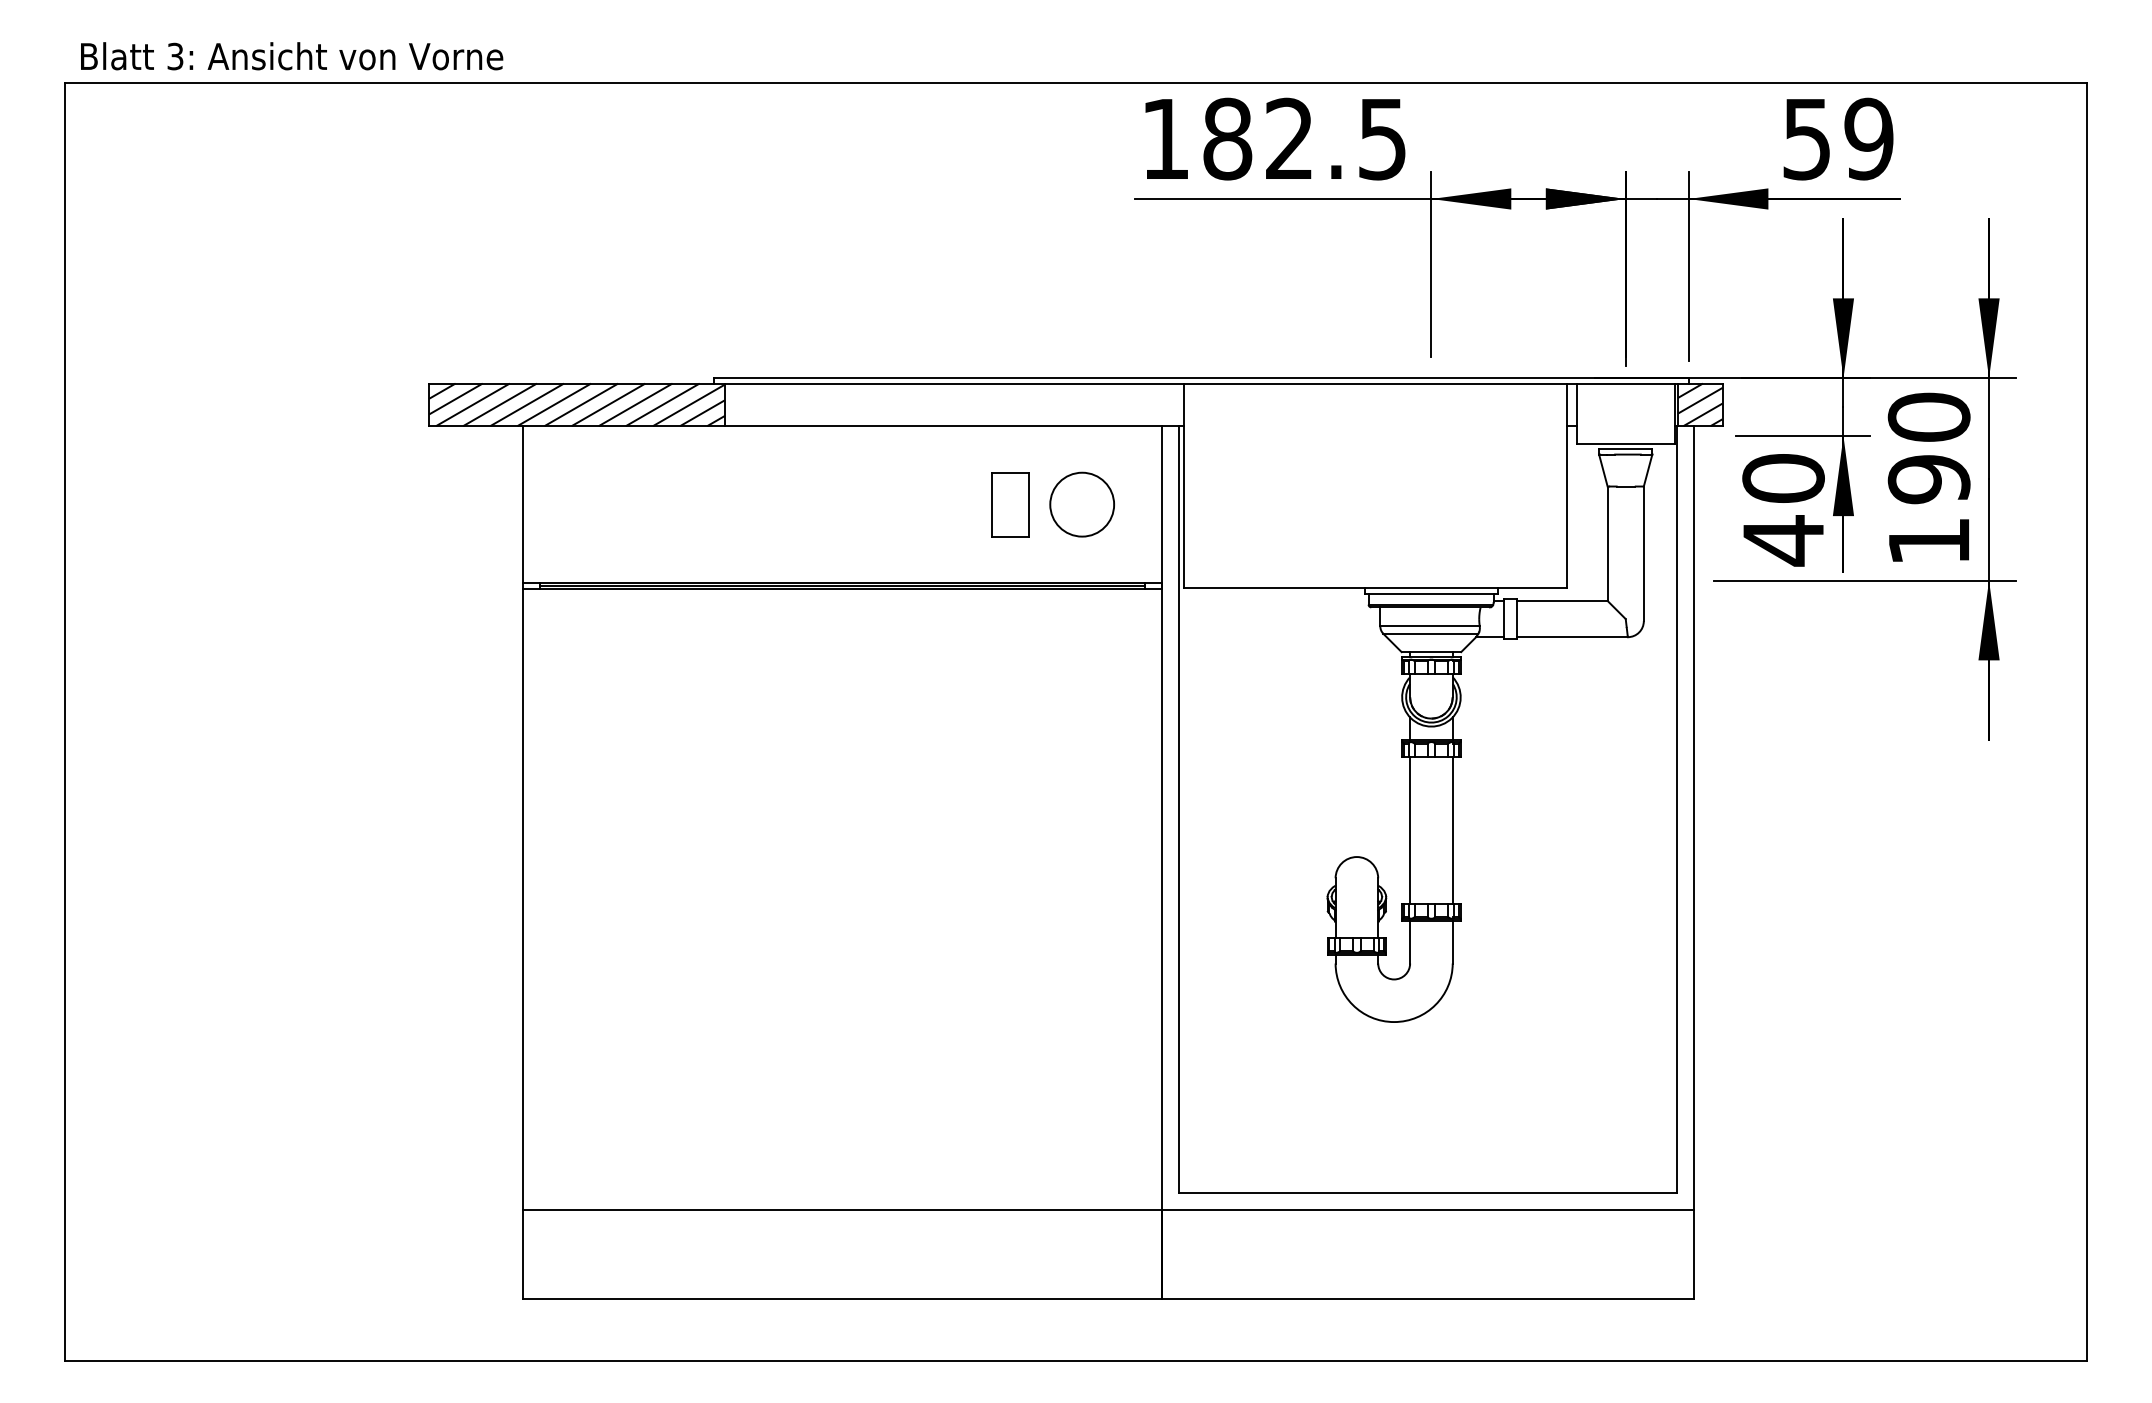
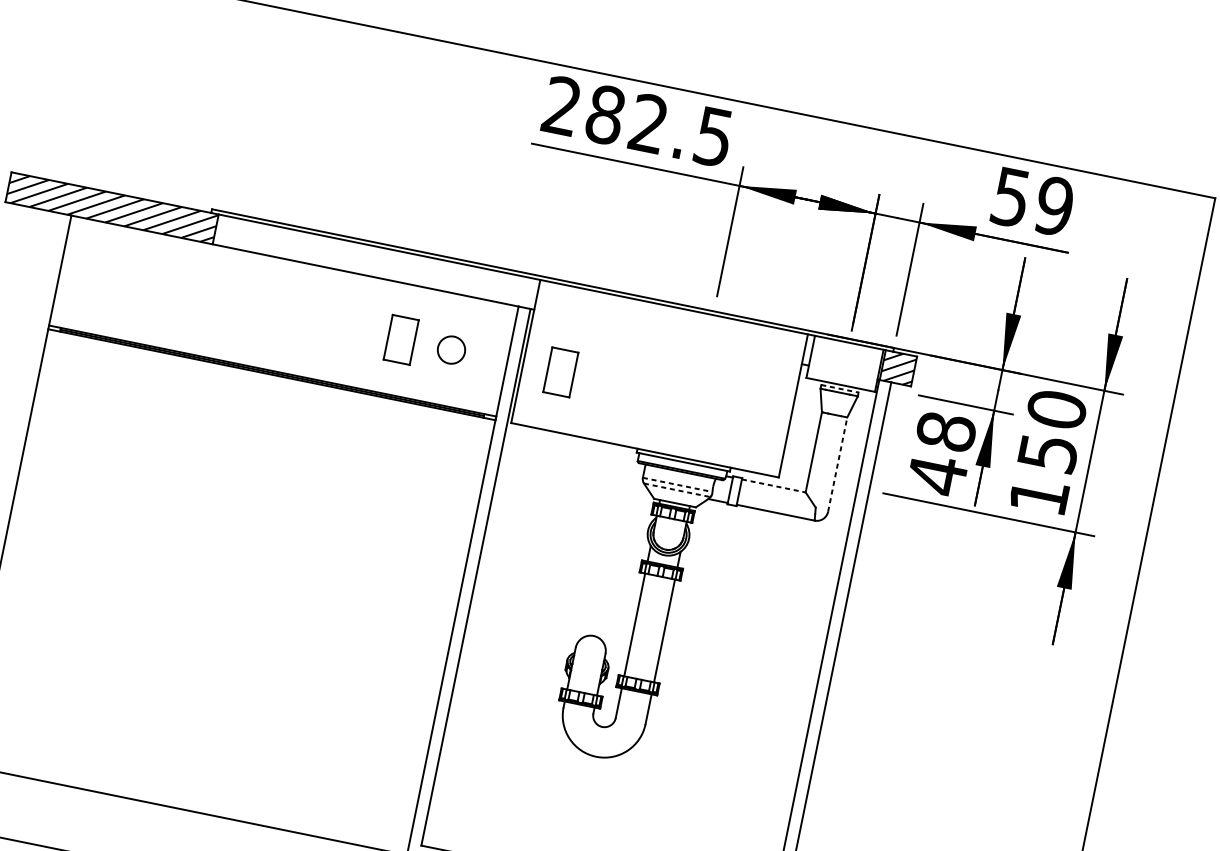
text: (1164, 137) -> (561, 104), 182.5 -> 282.5
line: (1625, 449) -> (839, 388), solid -> dashed
text: (1783, 478) -> (946, 431), 40 -> 48
text: (1928, 479) -> (1047, 453), 190 -> 150
circle: (1081, 504) -> (451, 349), size x0.6
part: (1238, 504) -> (560, 372), added
line: (1643, 553) -> (837, 464), solid -> dashed
line: (1562, 600) -> (774, 485), solid -> dashed
line: (1430, 626) -> (678, 485), solid -> dashed
line: (1431, 633) -> (677, 490), solid -> dashed

